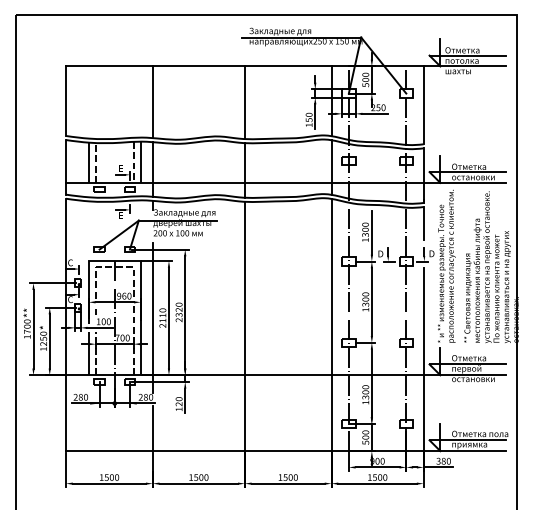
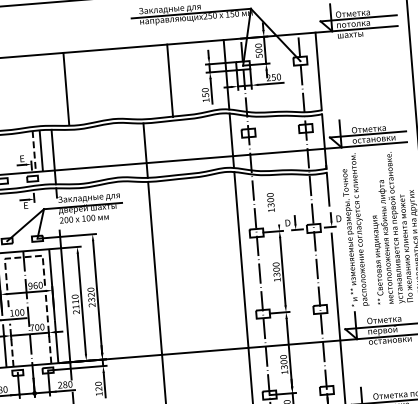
line: (152, 102) -> (66, 88), moved
line: (244, 102) -> (169, 80), moved
line: (371, 232) -> (276, 202), removed

